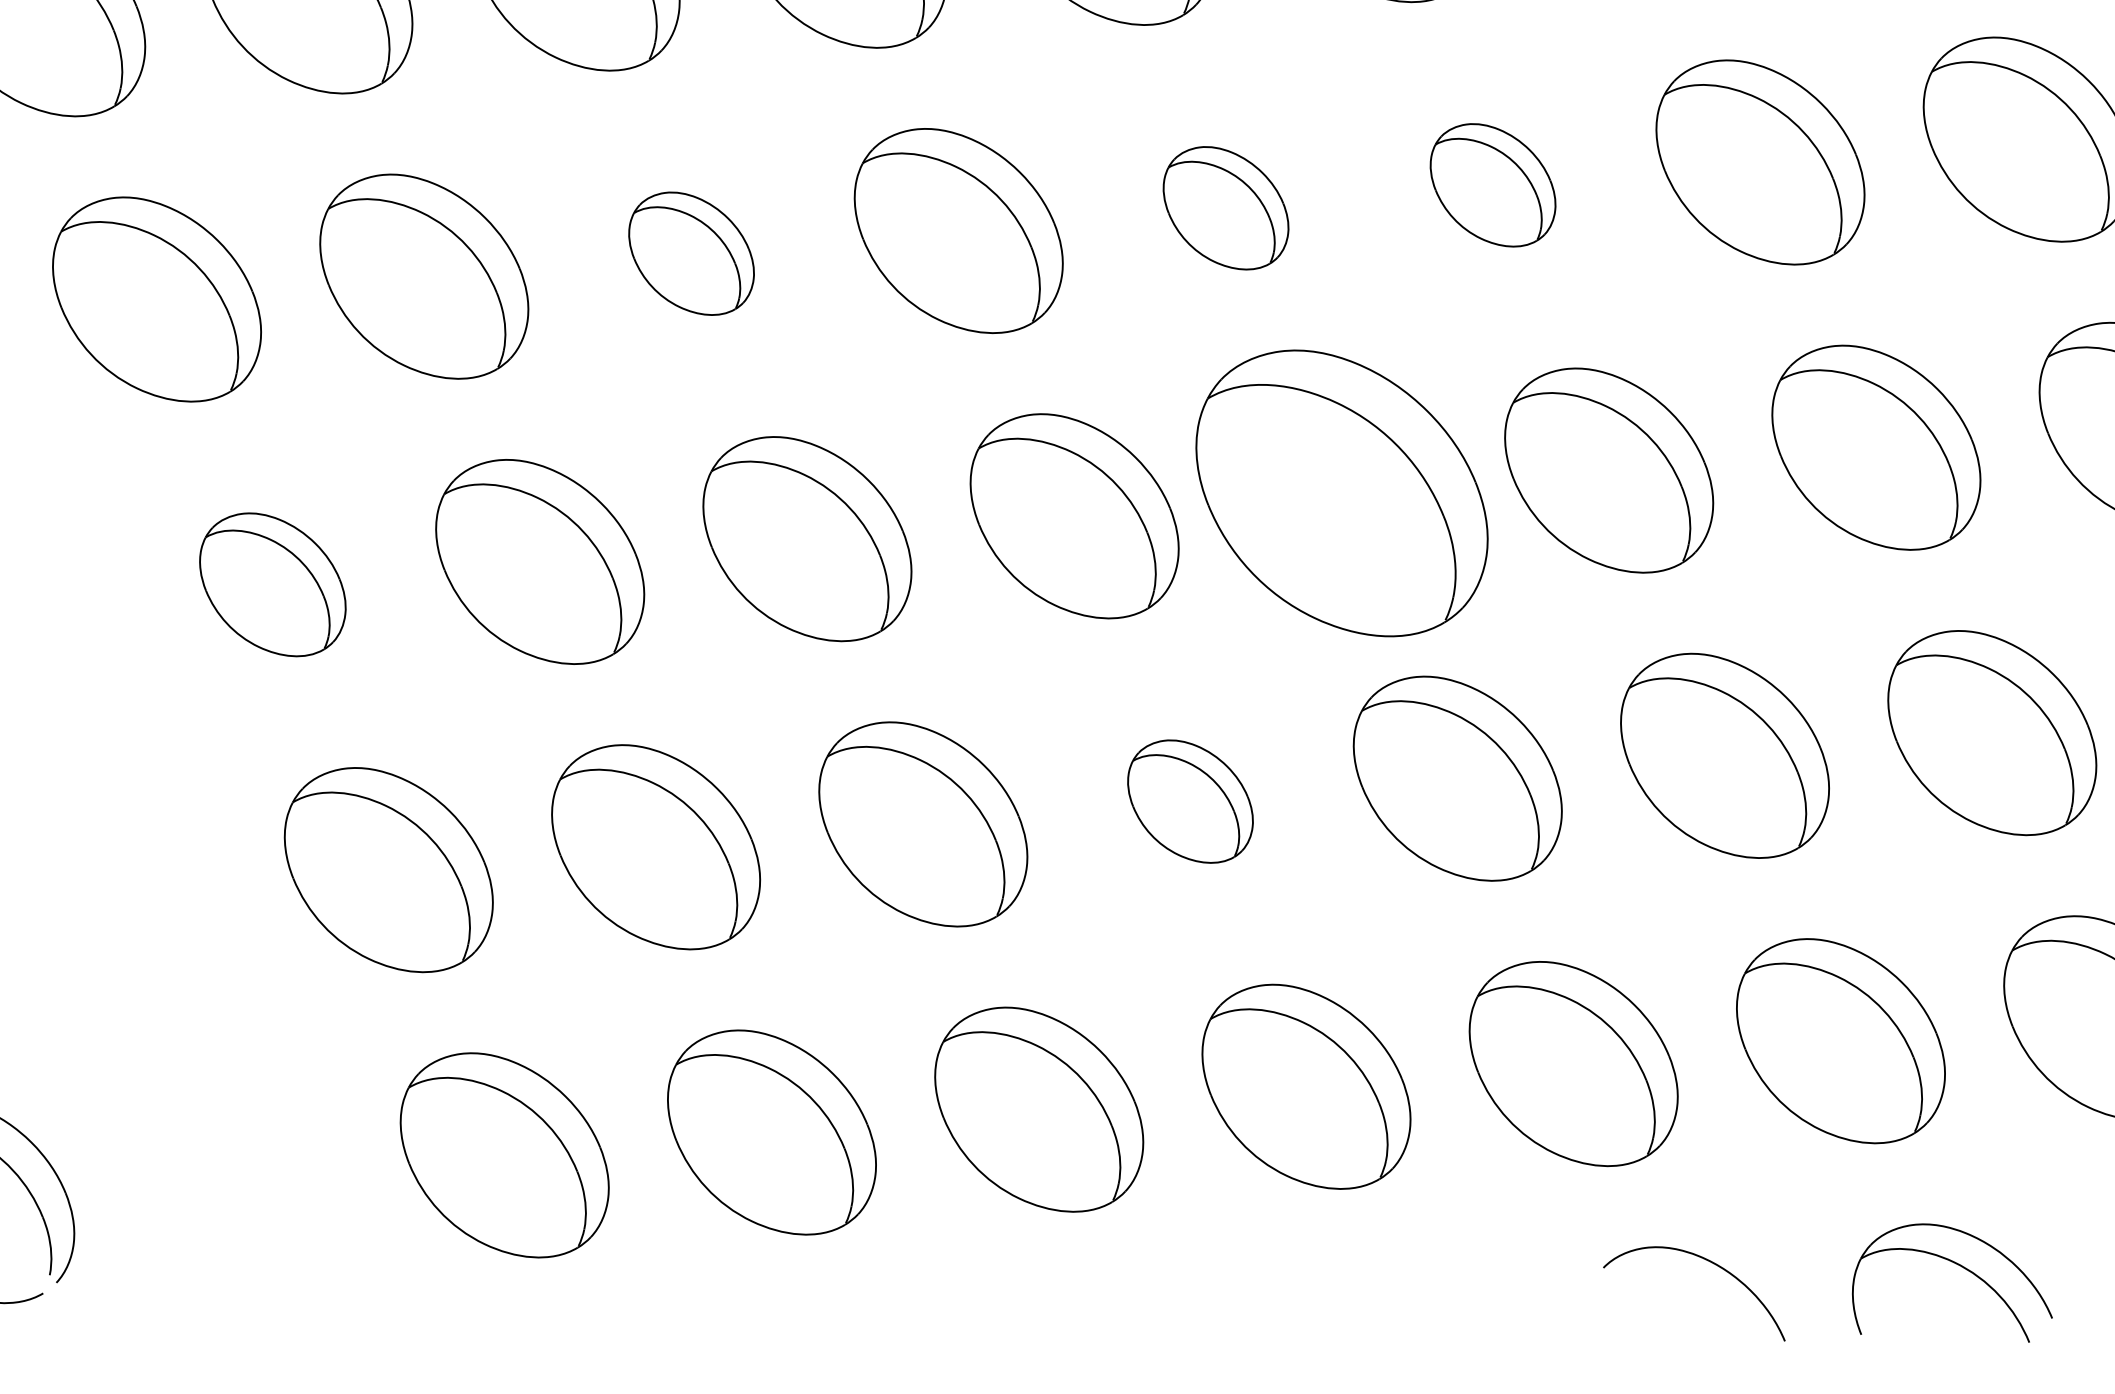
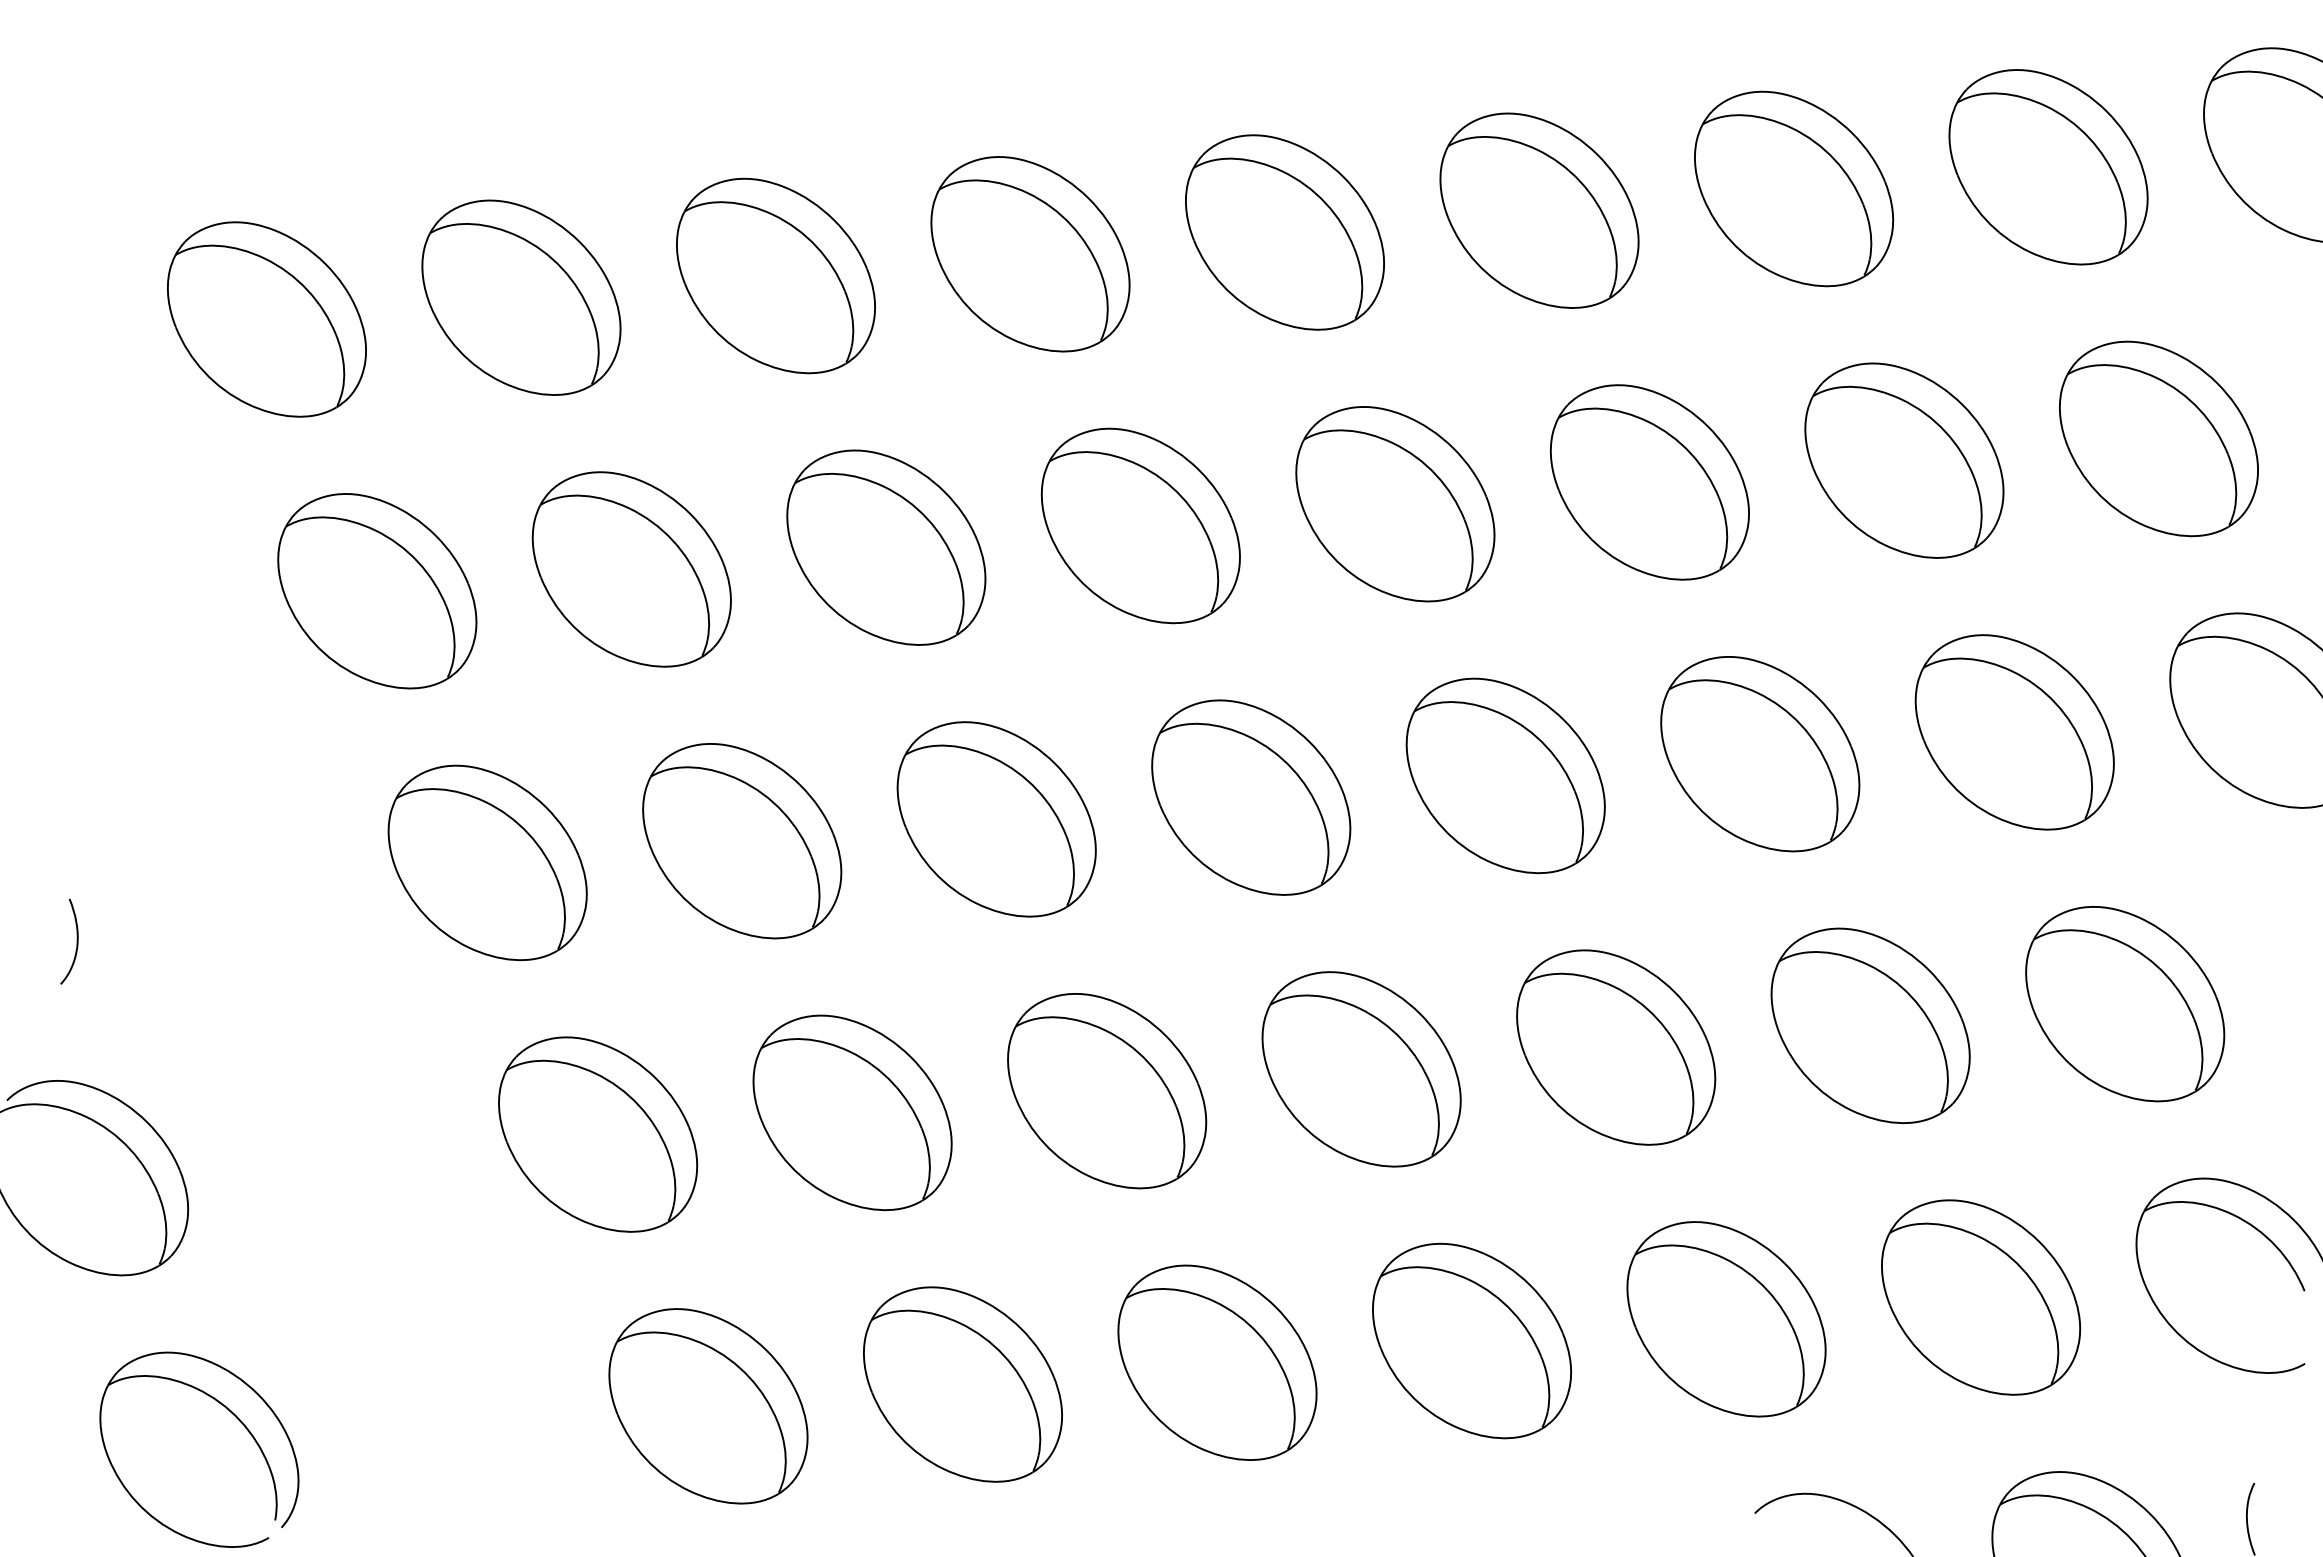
part: (1492, 185) -> (1649, 482), size x1.67
part: (1226, 208) -> (1395, 504), size x1.67
part: (691, 253) -> (886, 547), size x1.67
part: (1341, 493) -> (1505, 775), size x0.71
part: (272, 584) -> (487, 862), size x1.43
part: (1190, 801) -> (1361, 1069), size x1.67

